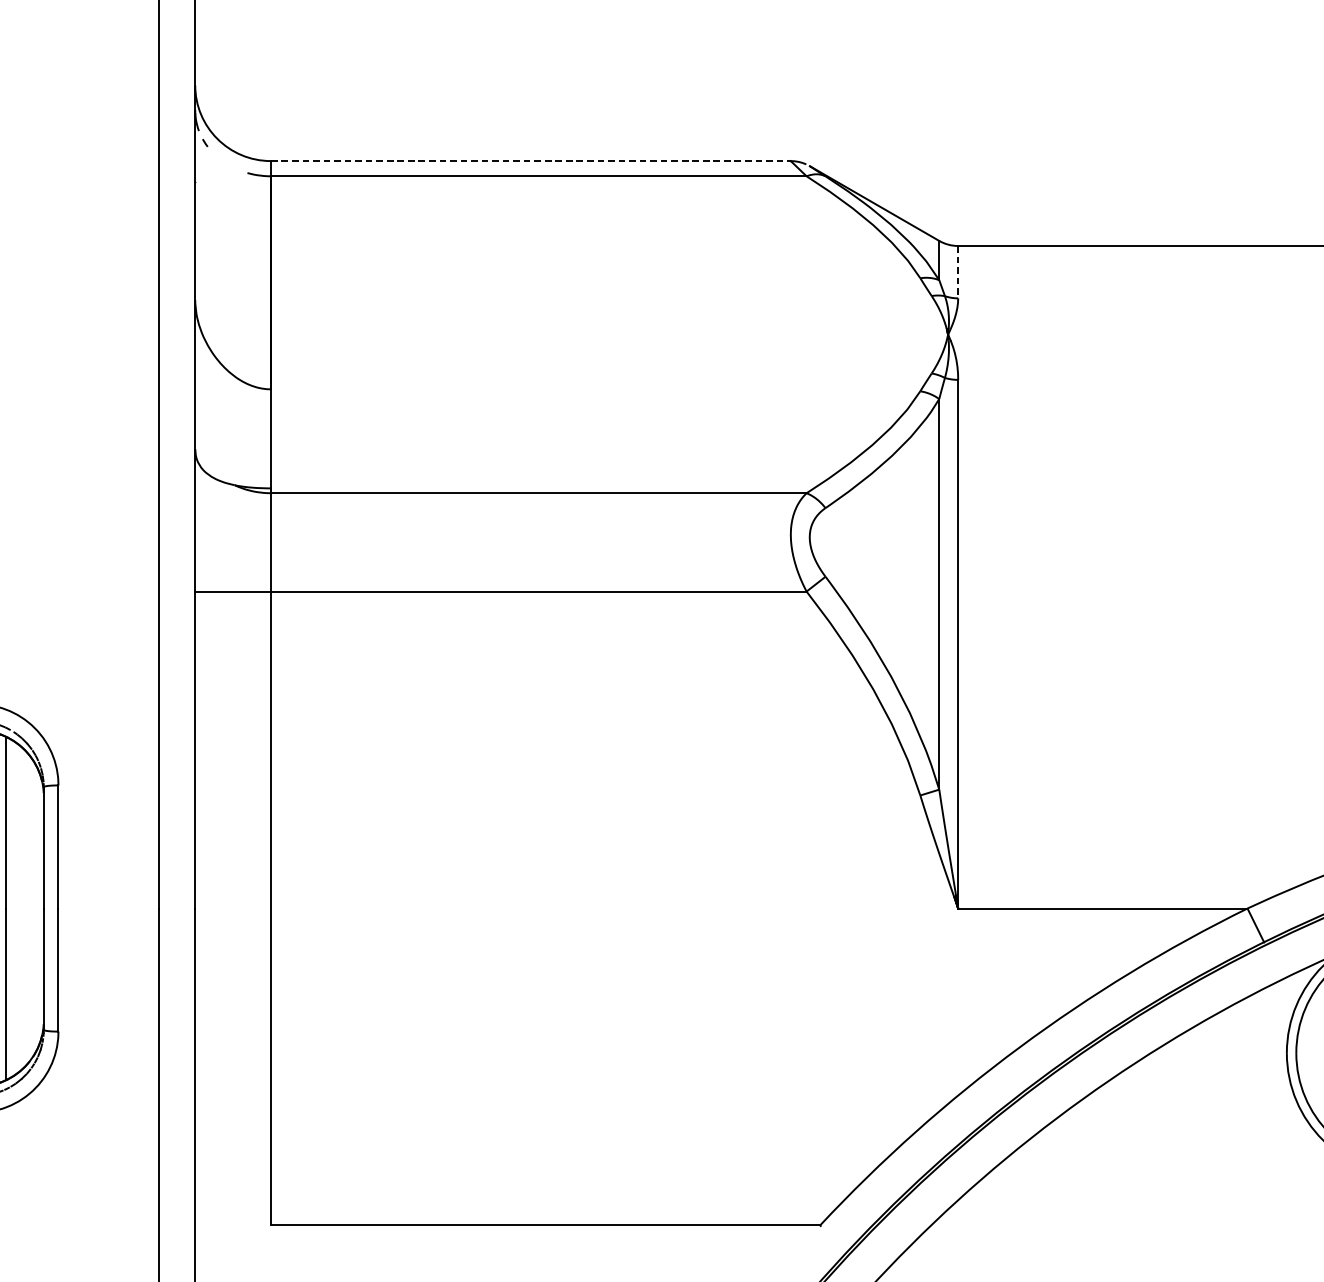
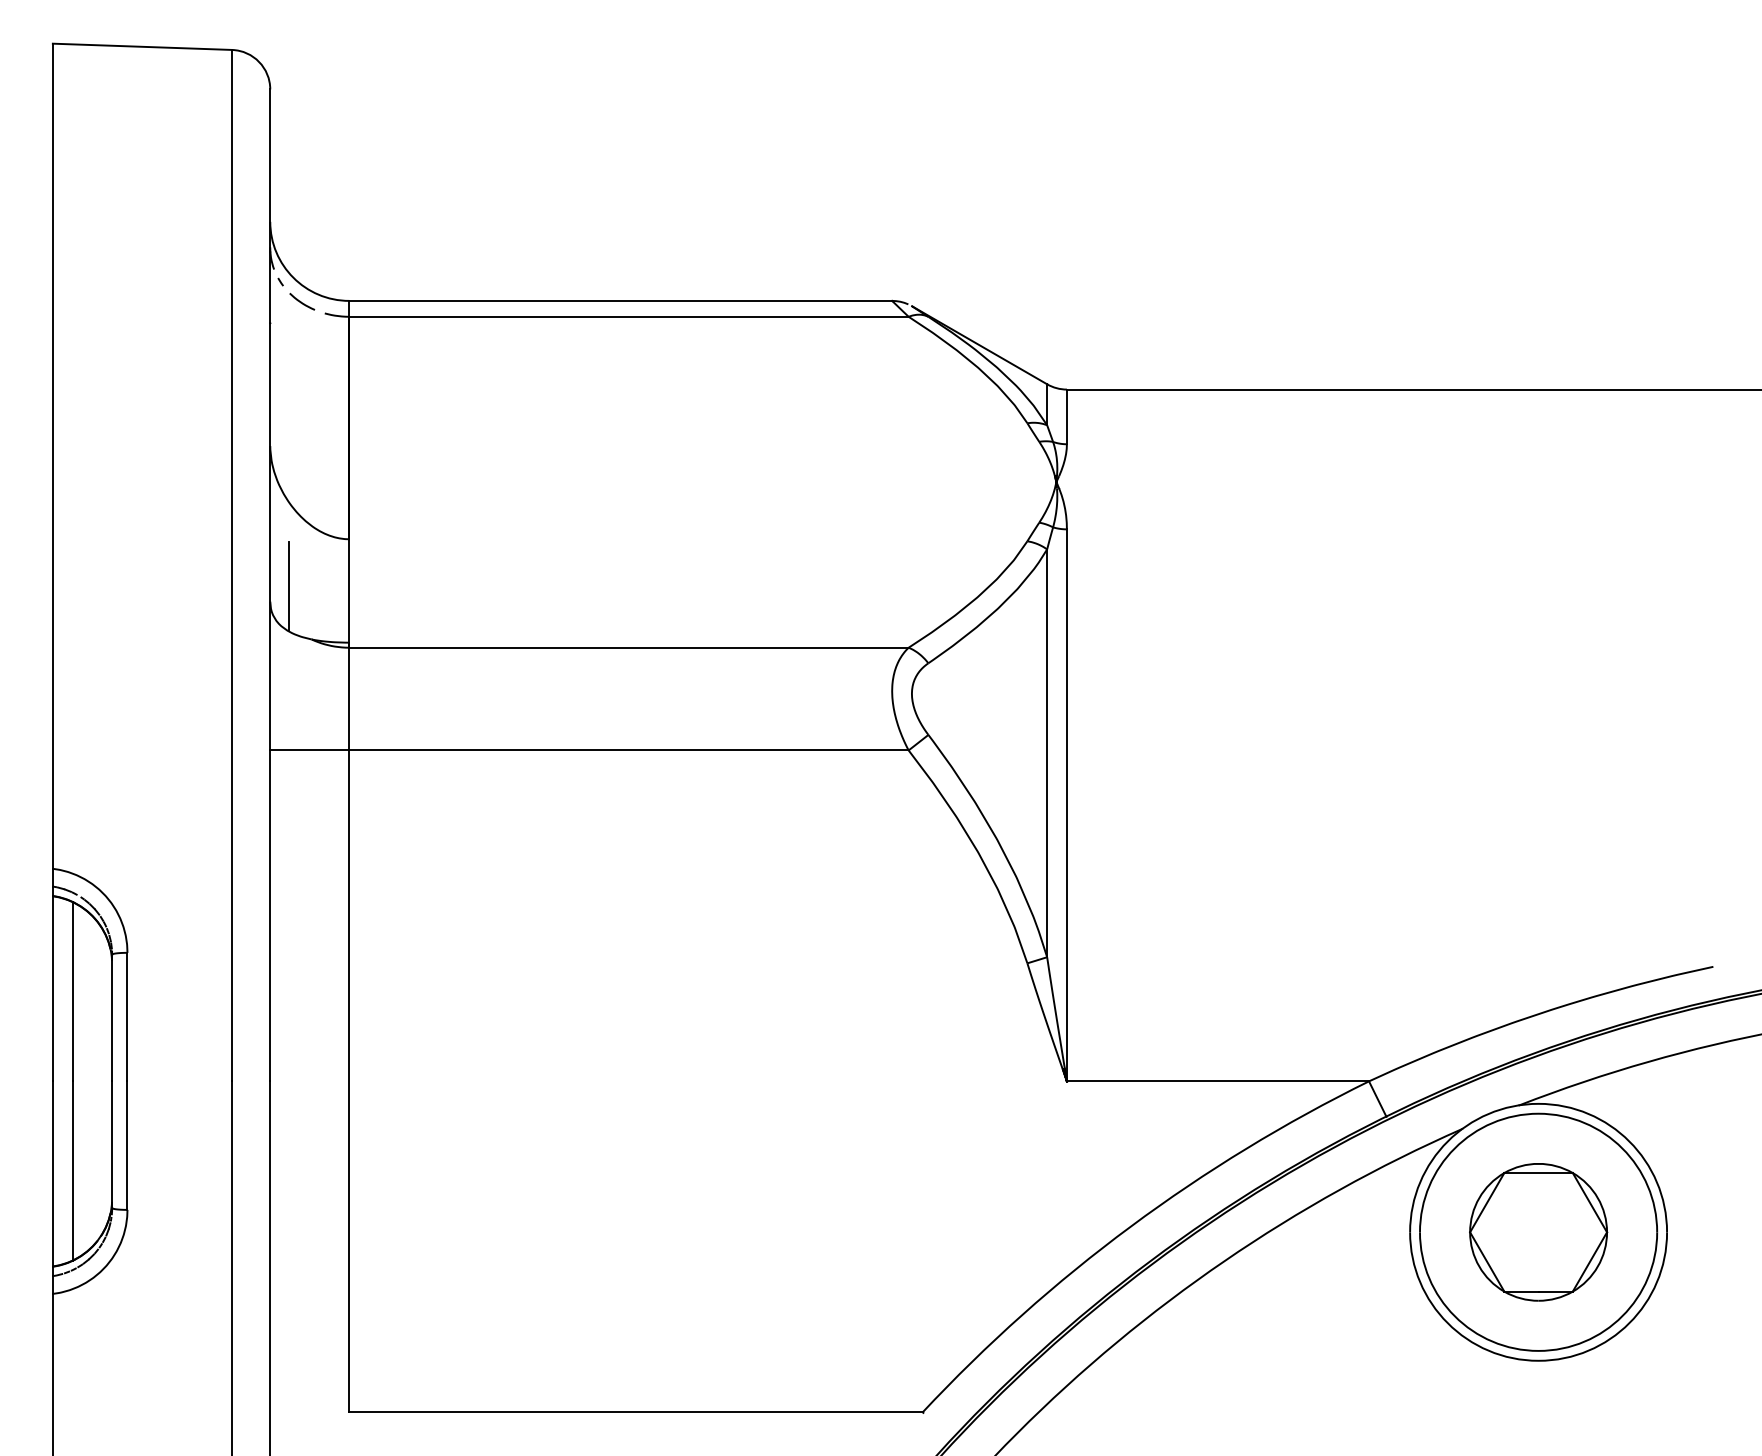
line: (531, 160) -> (621, 300), dashed -> solid
curve: (225, 161) -> (301, 301), added
line: (957, 272) -> (1066, 417), dashed -> solid
line: (212, 434) -> (288, 586), added

